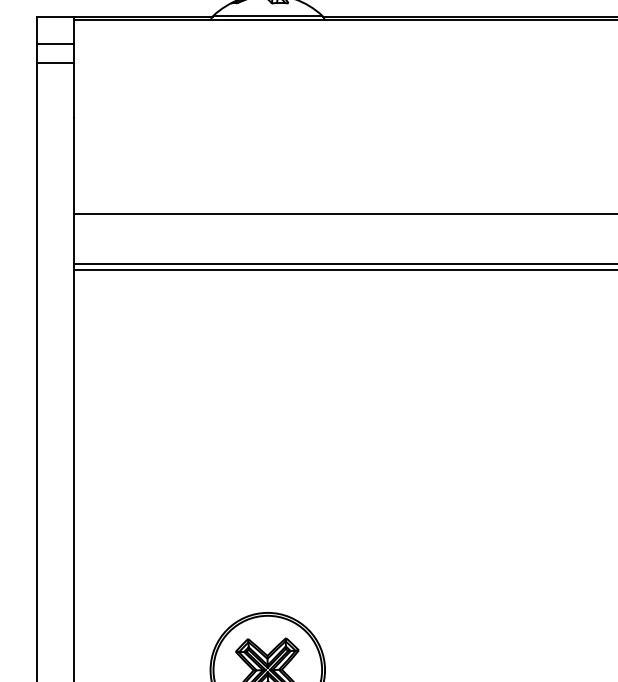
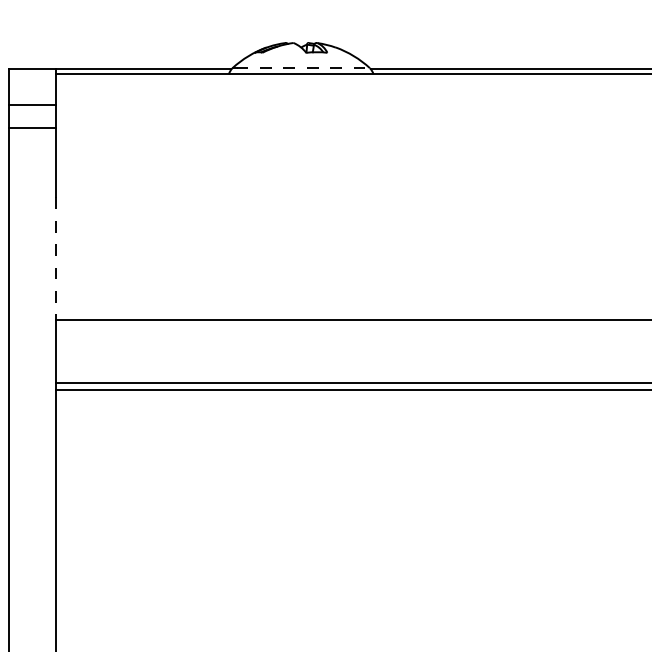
line: (269, 15) -> (303, 68), solid -> dashed
line: (73, 166) -> (55, 259), solid -> dashed

